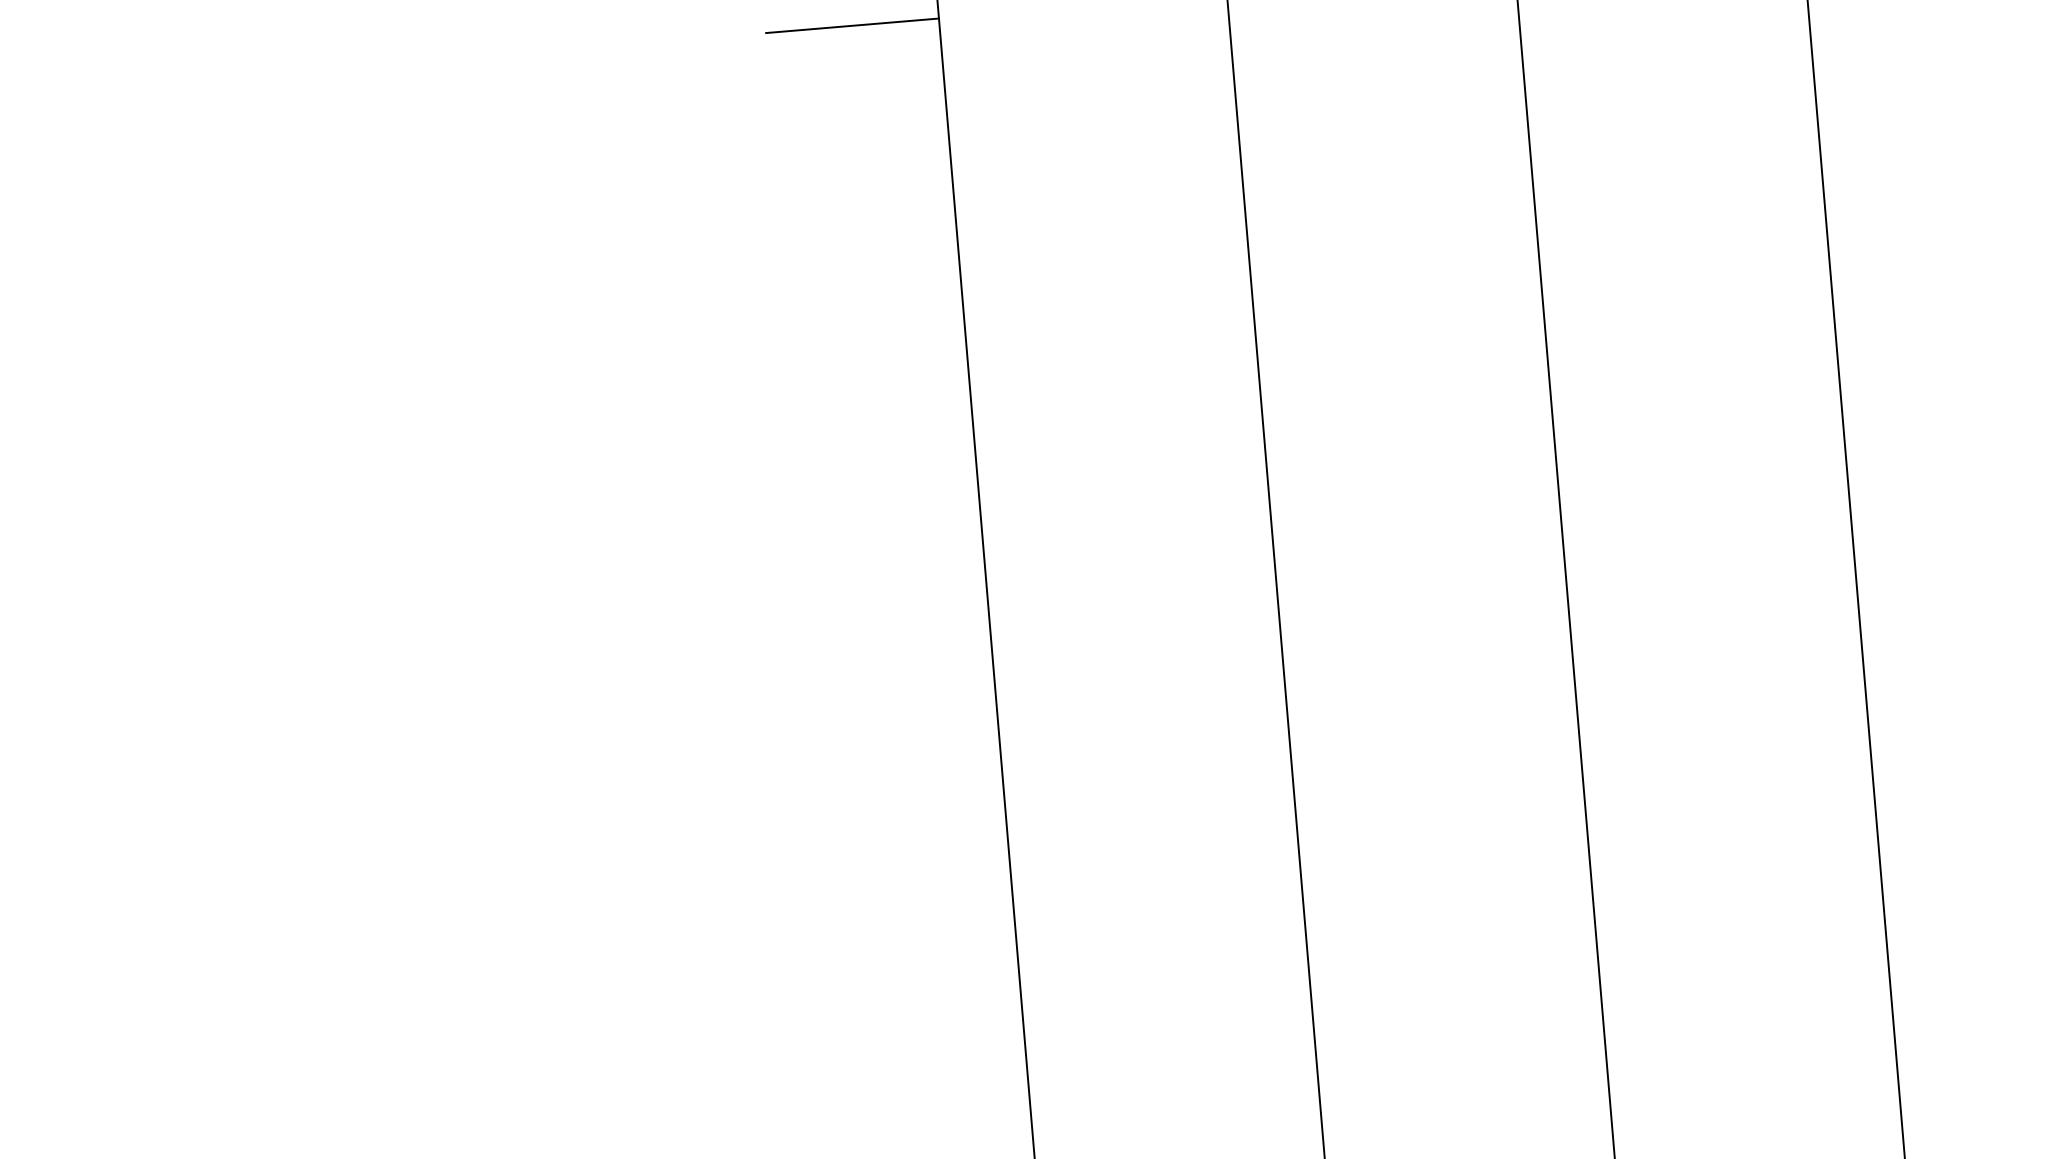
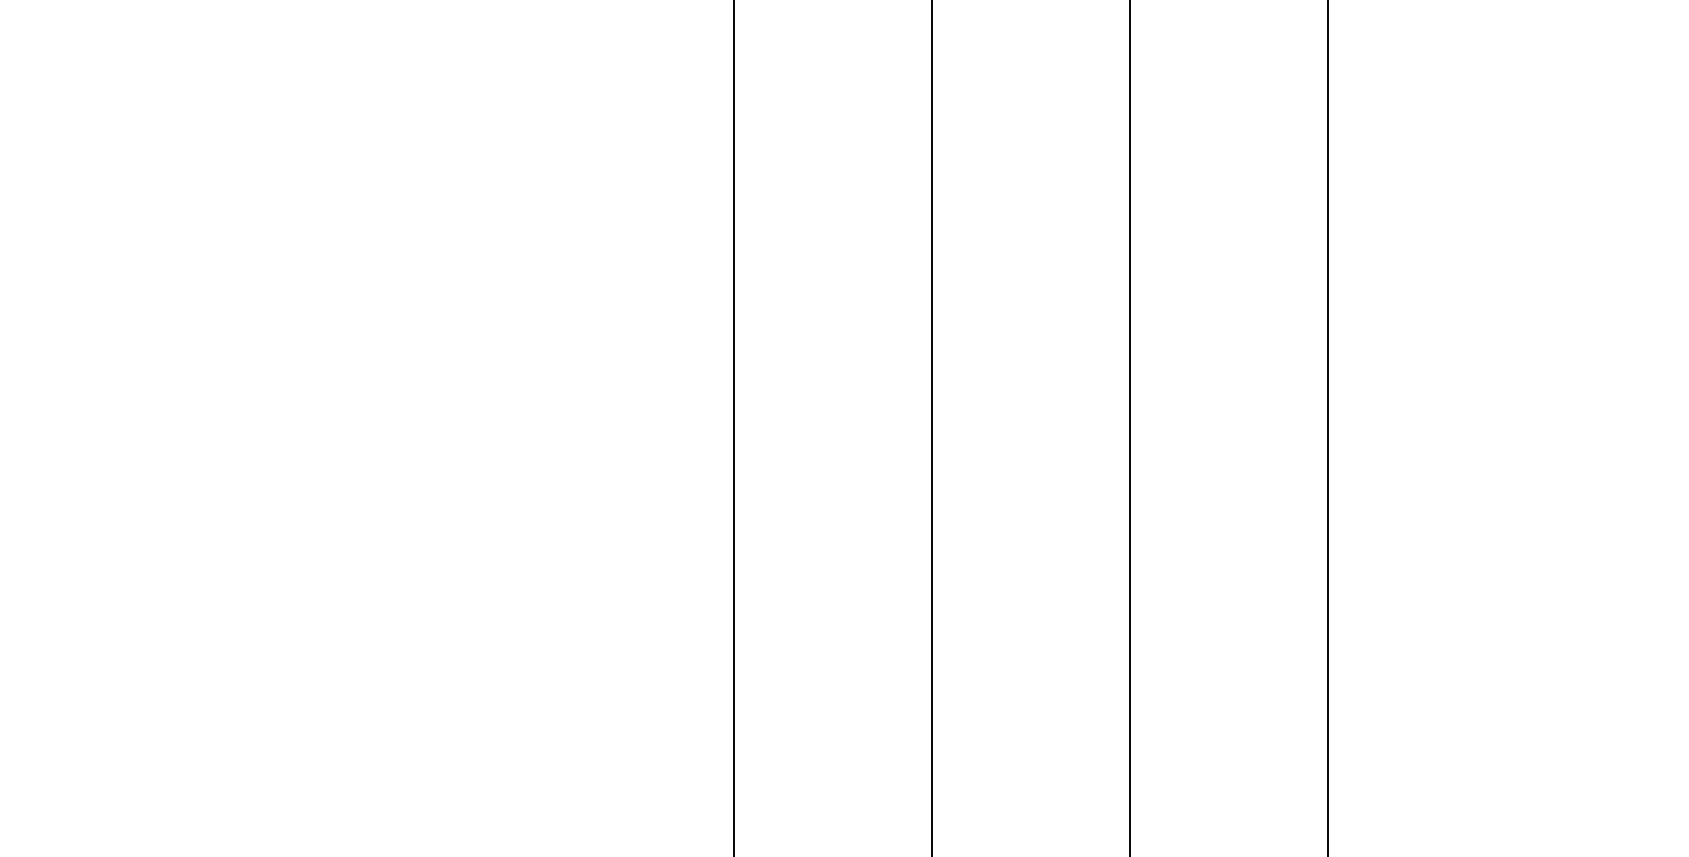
line: (851, 26) -> (674, 15), removed

